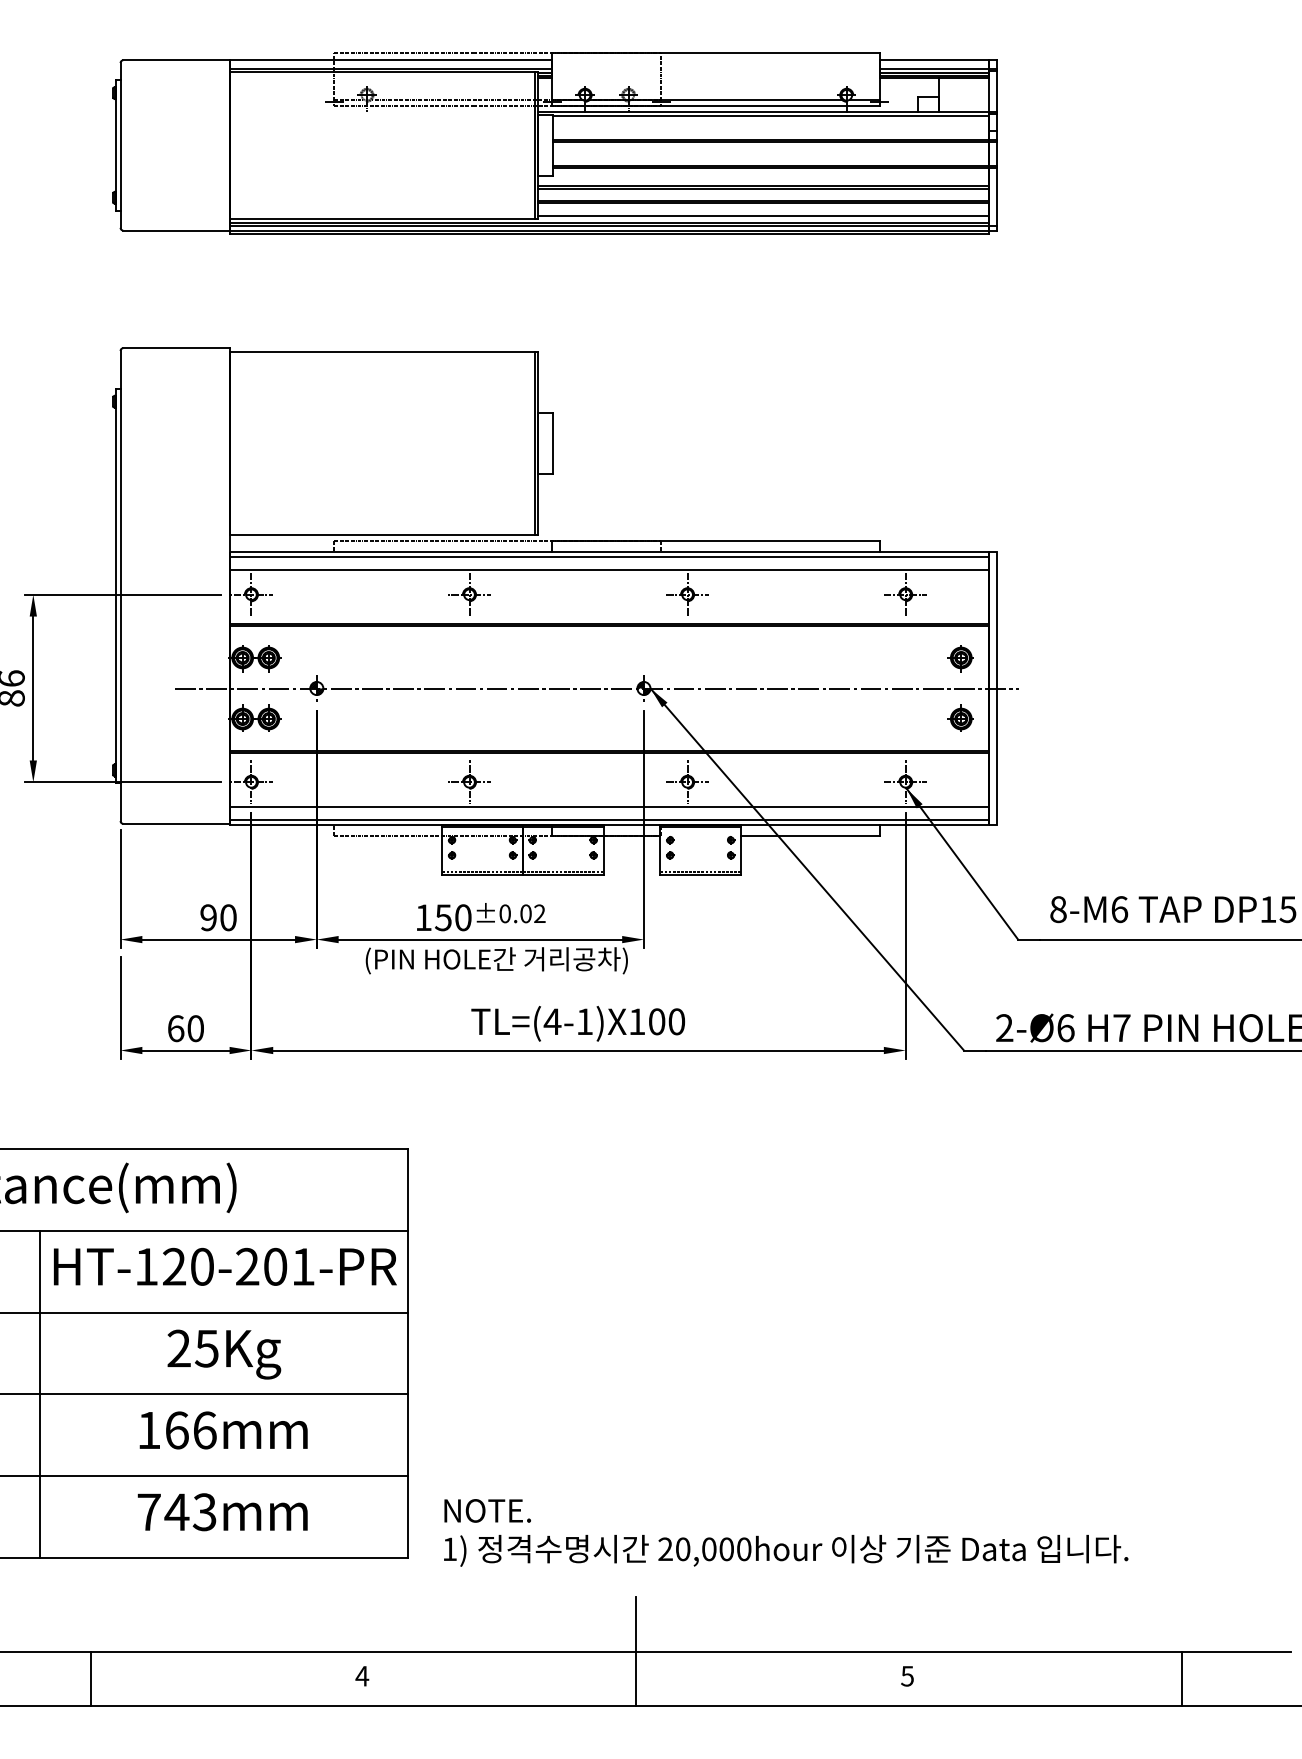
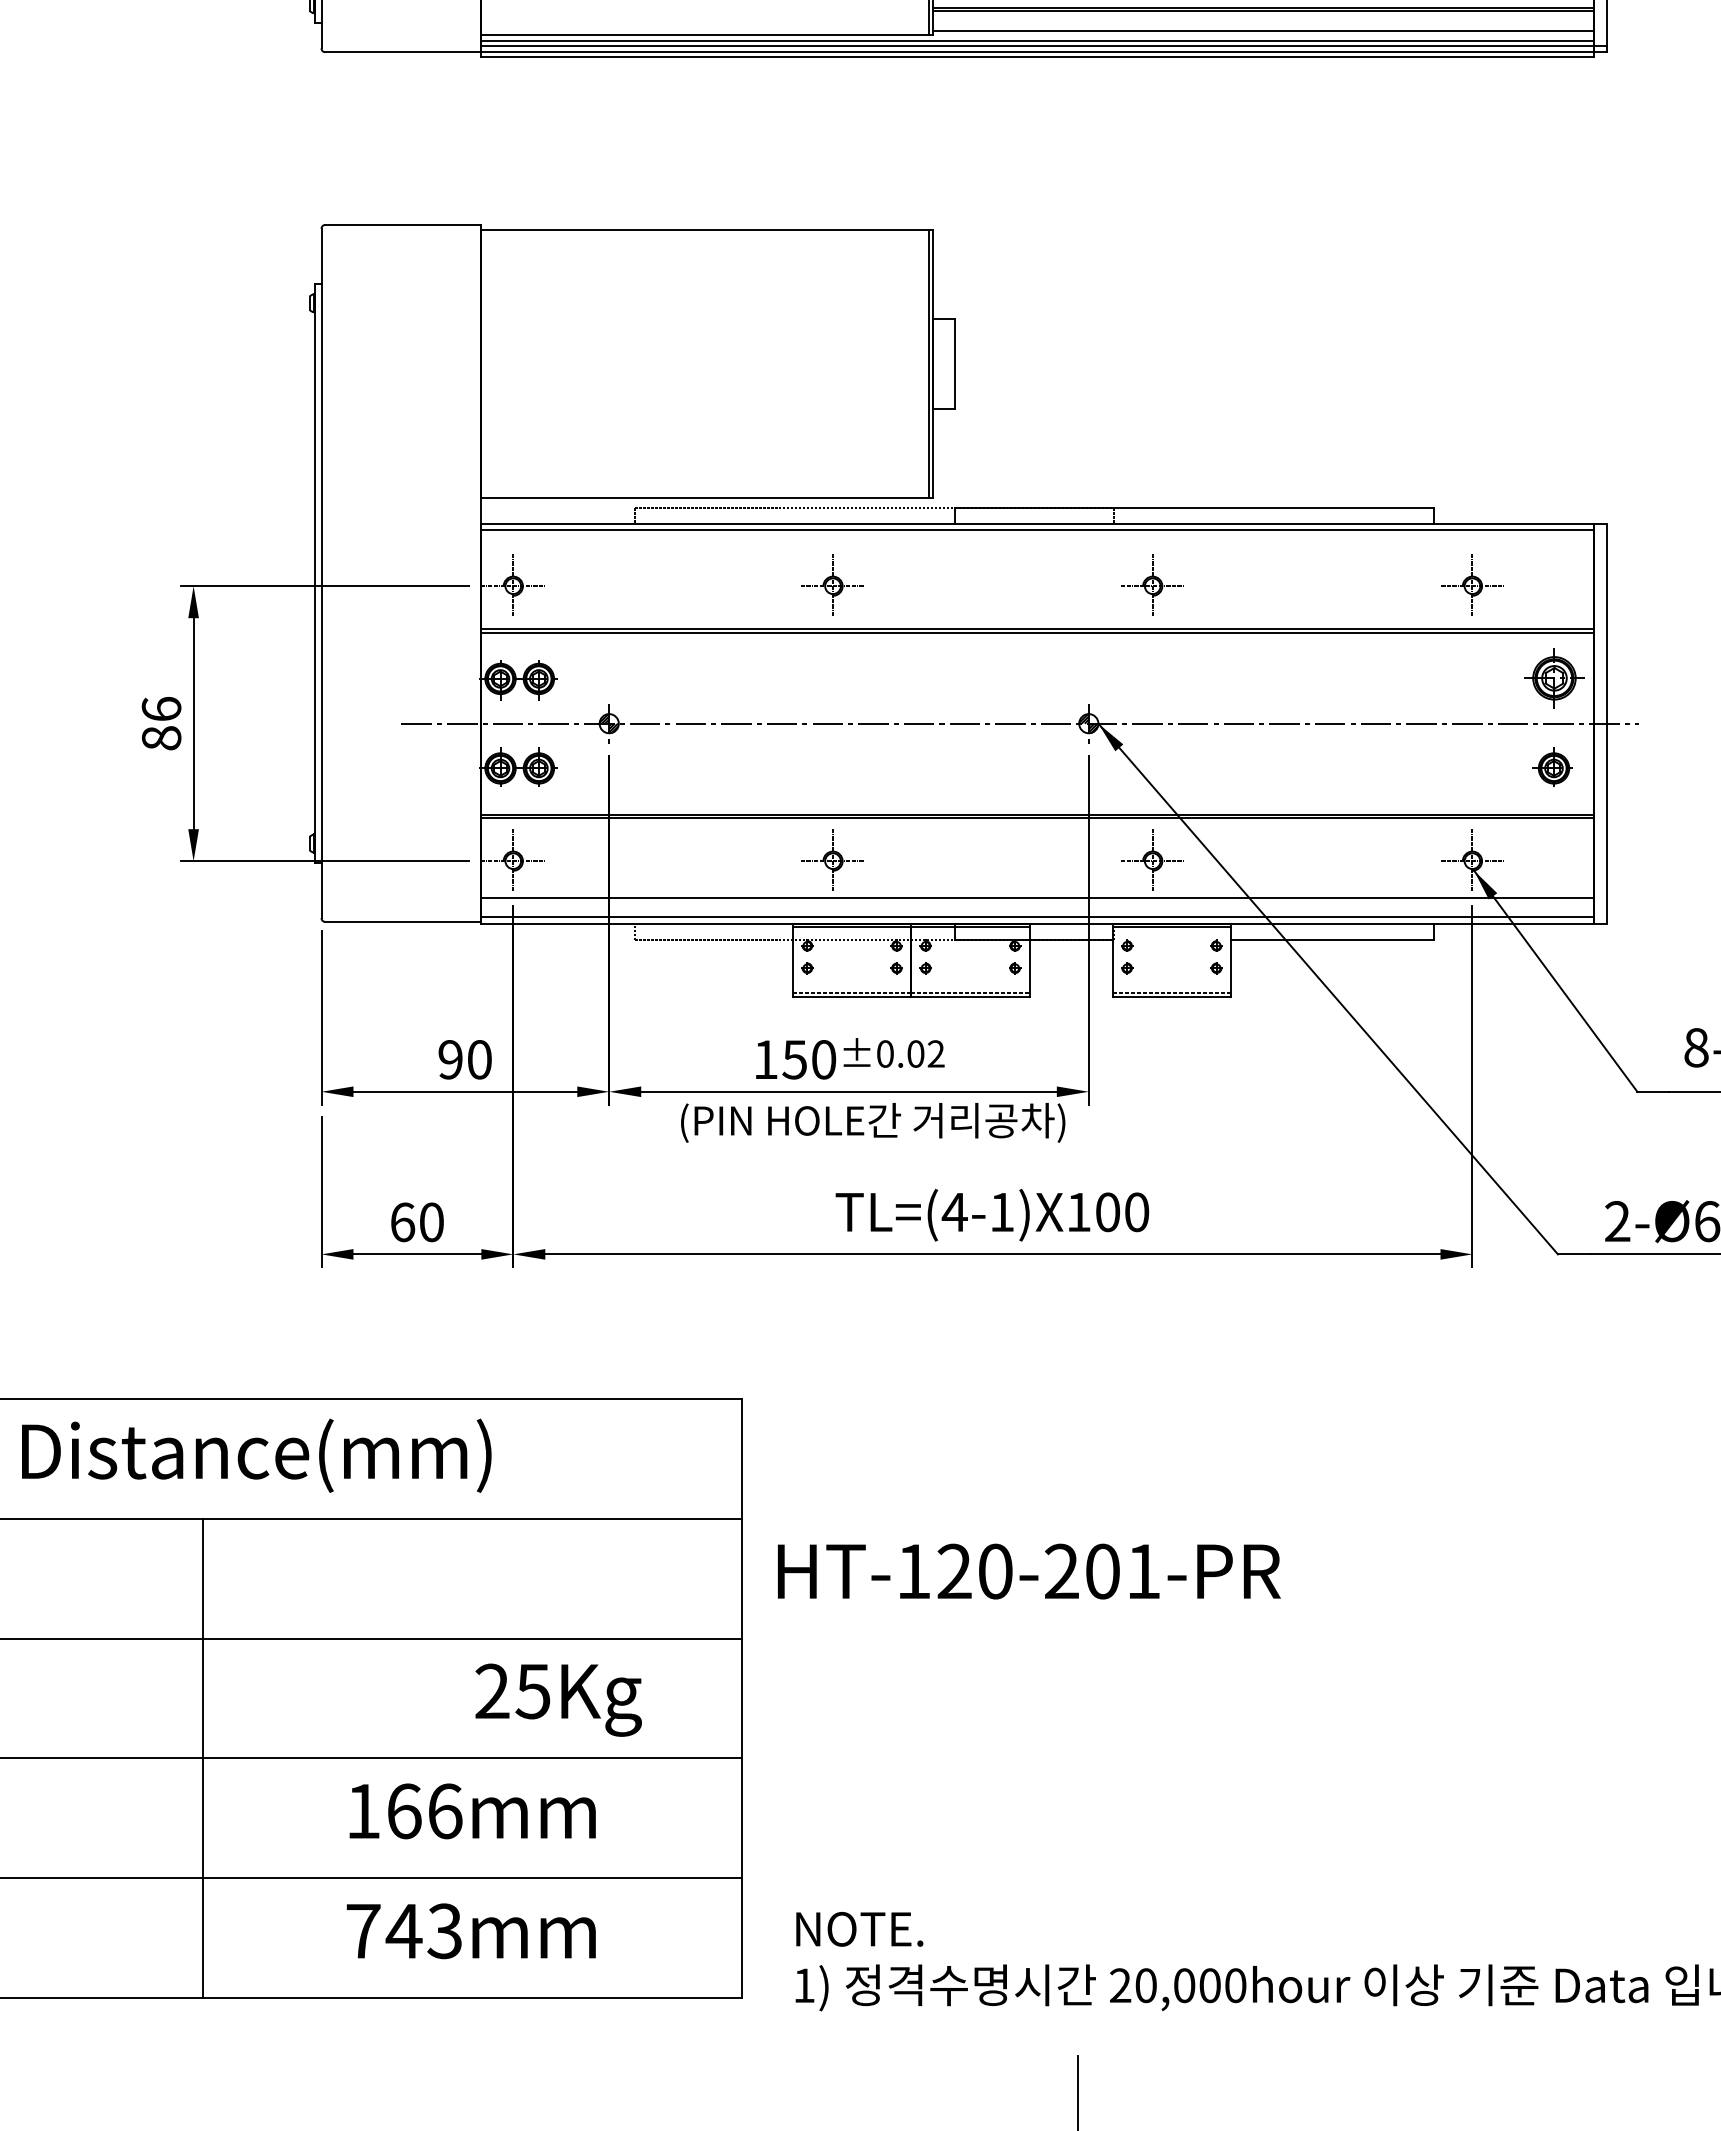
line: (608, 569) -> (1036, 549), removed
part: (960, 658) -> (1552, 679), size x1.4
text: (225, 1266) -> (1029, 1571), moved
text: (224, 1354) -> (558, 1700), moved

